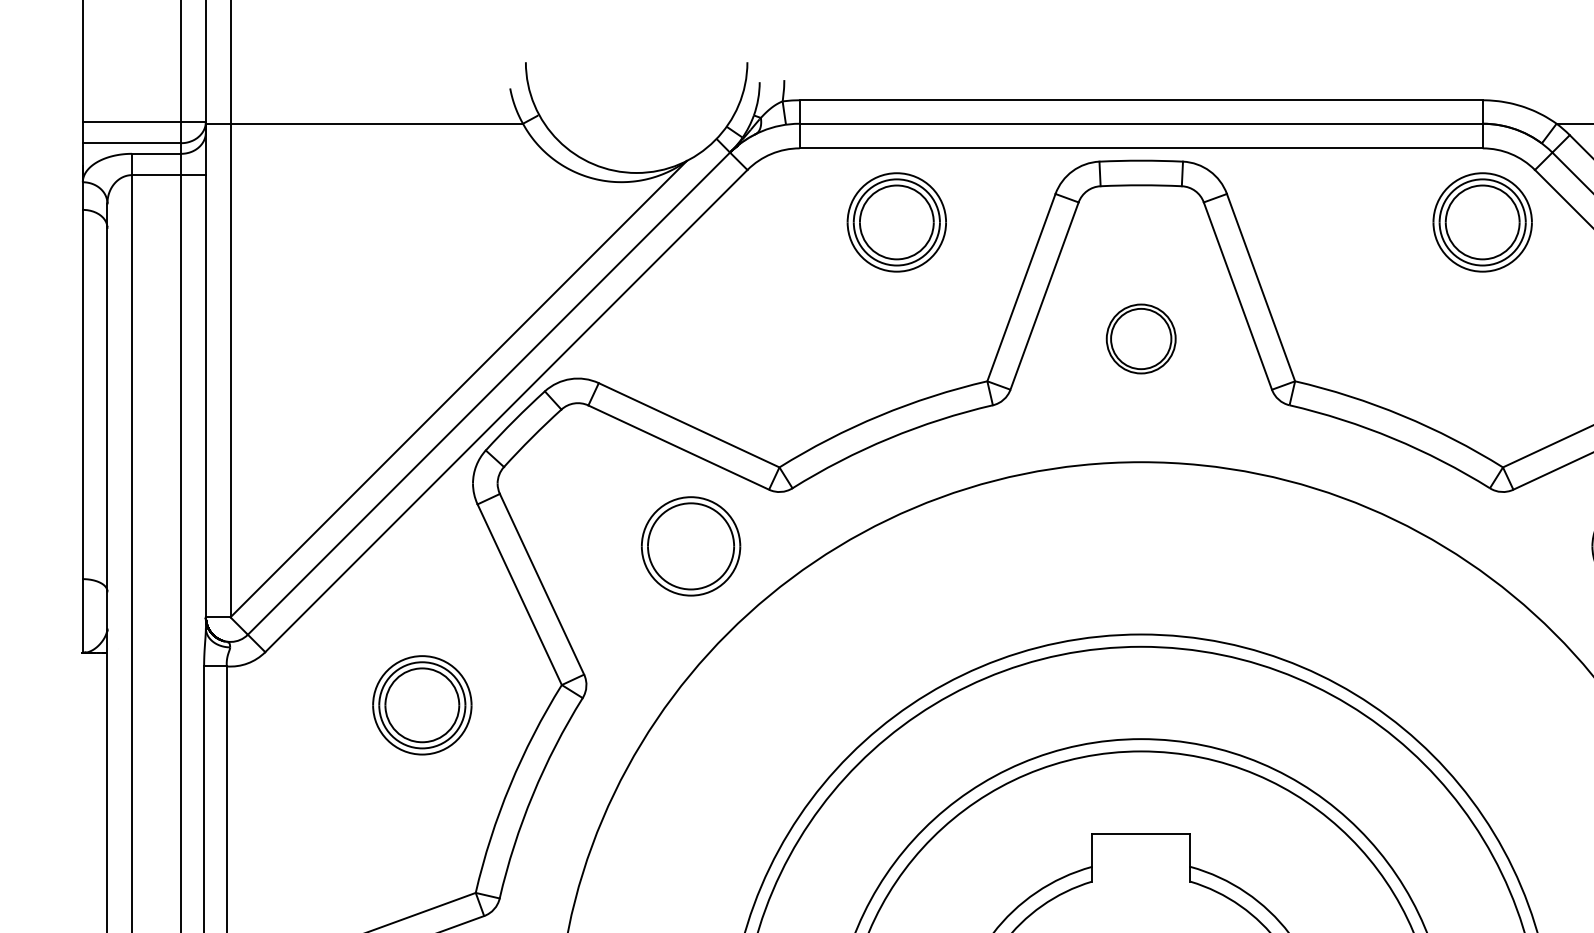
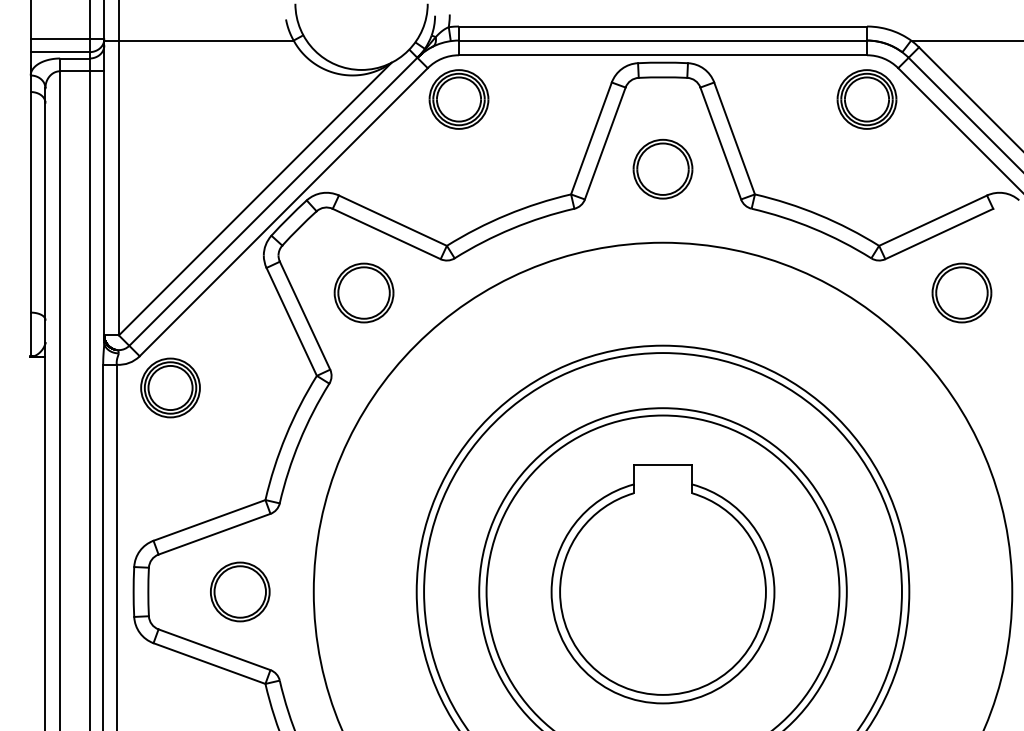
part: (895, 222) -> (458, 99), moved
part: (1140, 337) -> (662, 168), size x1.43
part: (690, 545) -> (363, 292), moved
part: (422, 704) -> (170, 387), moved

